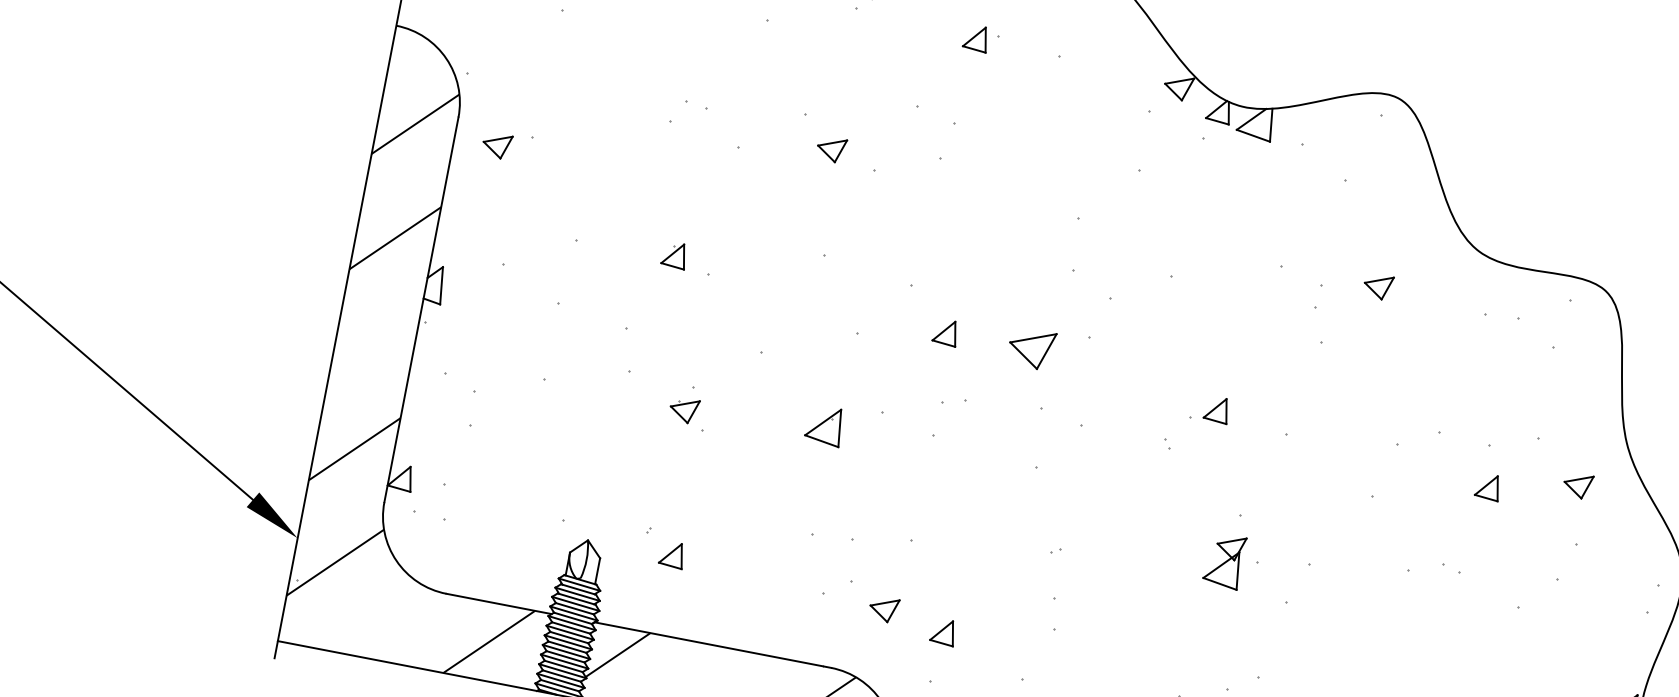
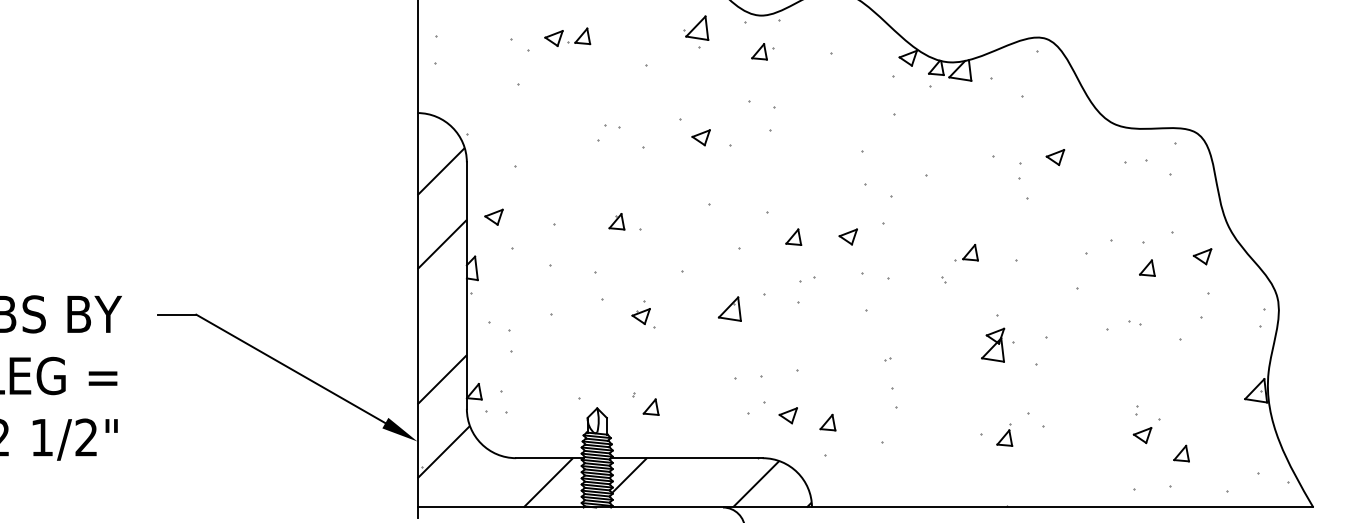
part: (981, 38) -> (762, 51), moved
part: (496, 144) -> (493, 216), moved
part: (1030, 347) -> (847, 236), size x0.62

